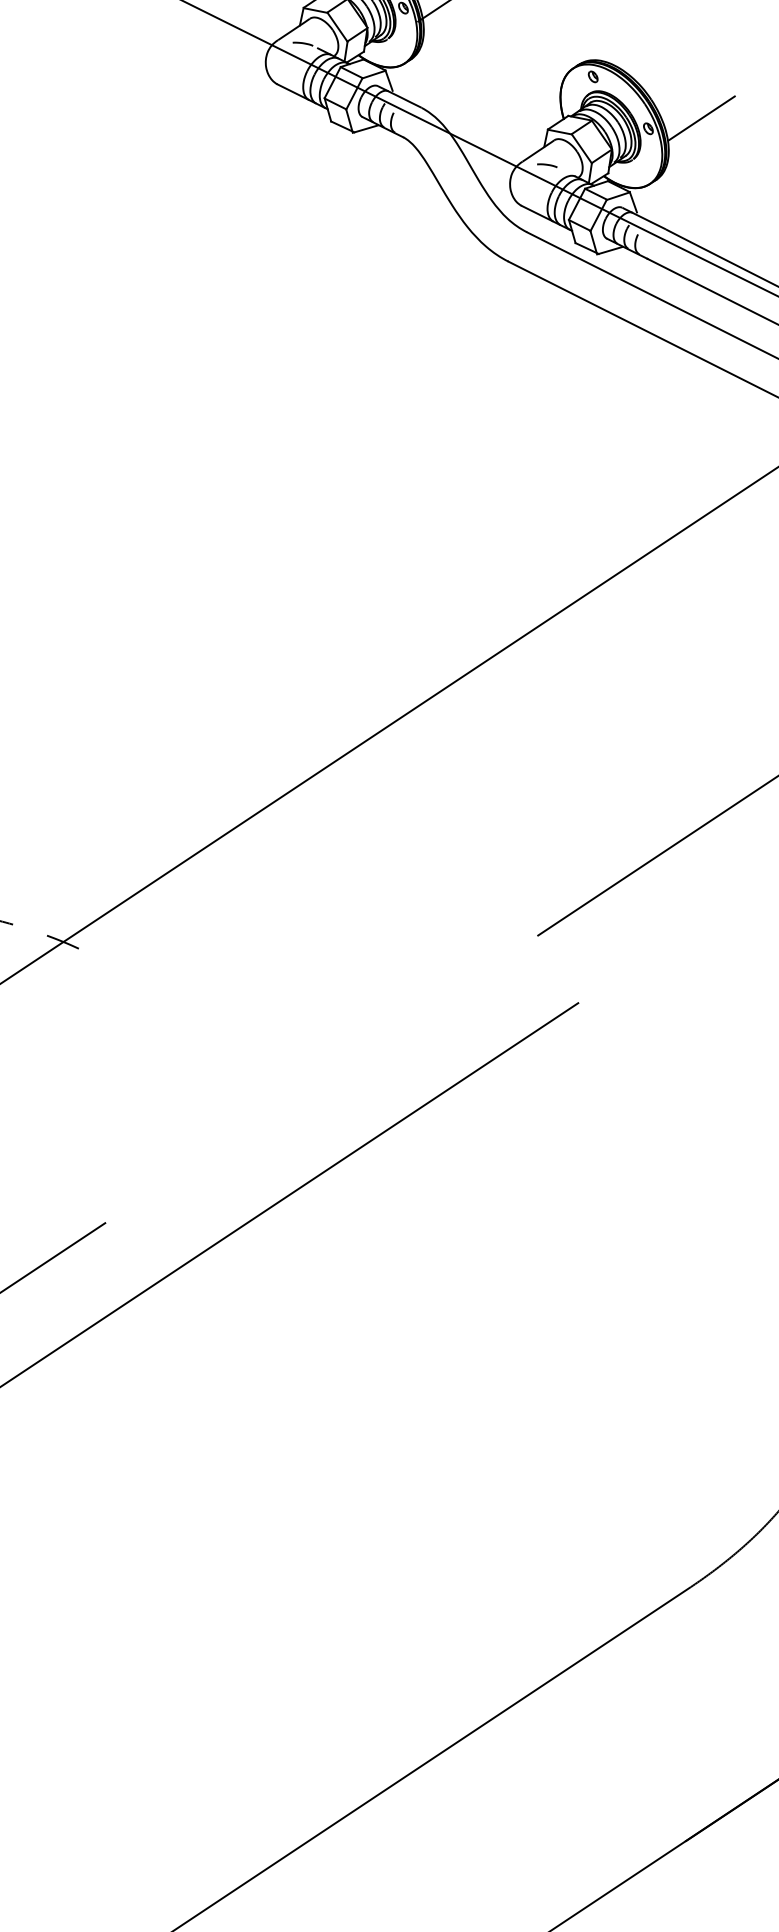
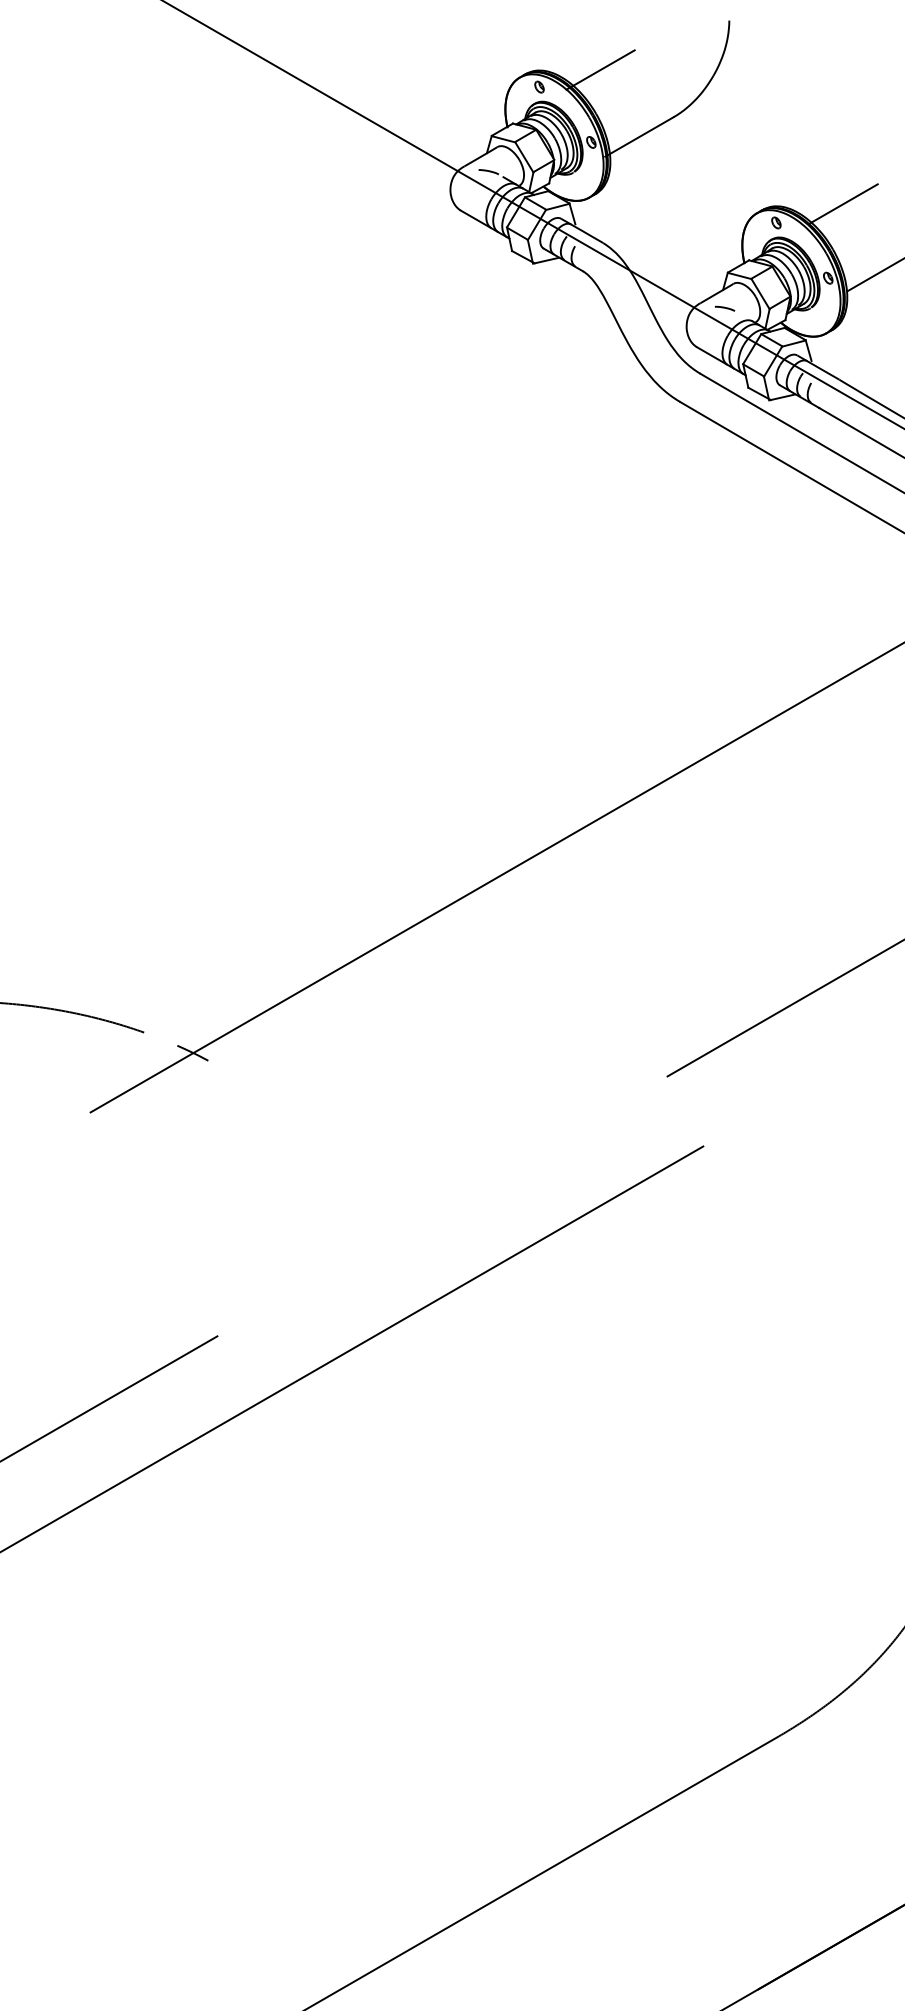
line: (658, 53) -> (843, 203), added

